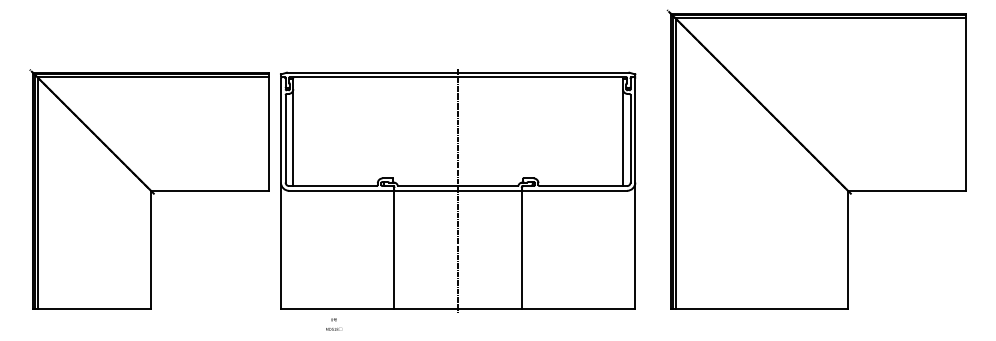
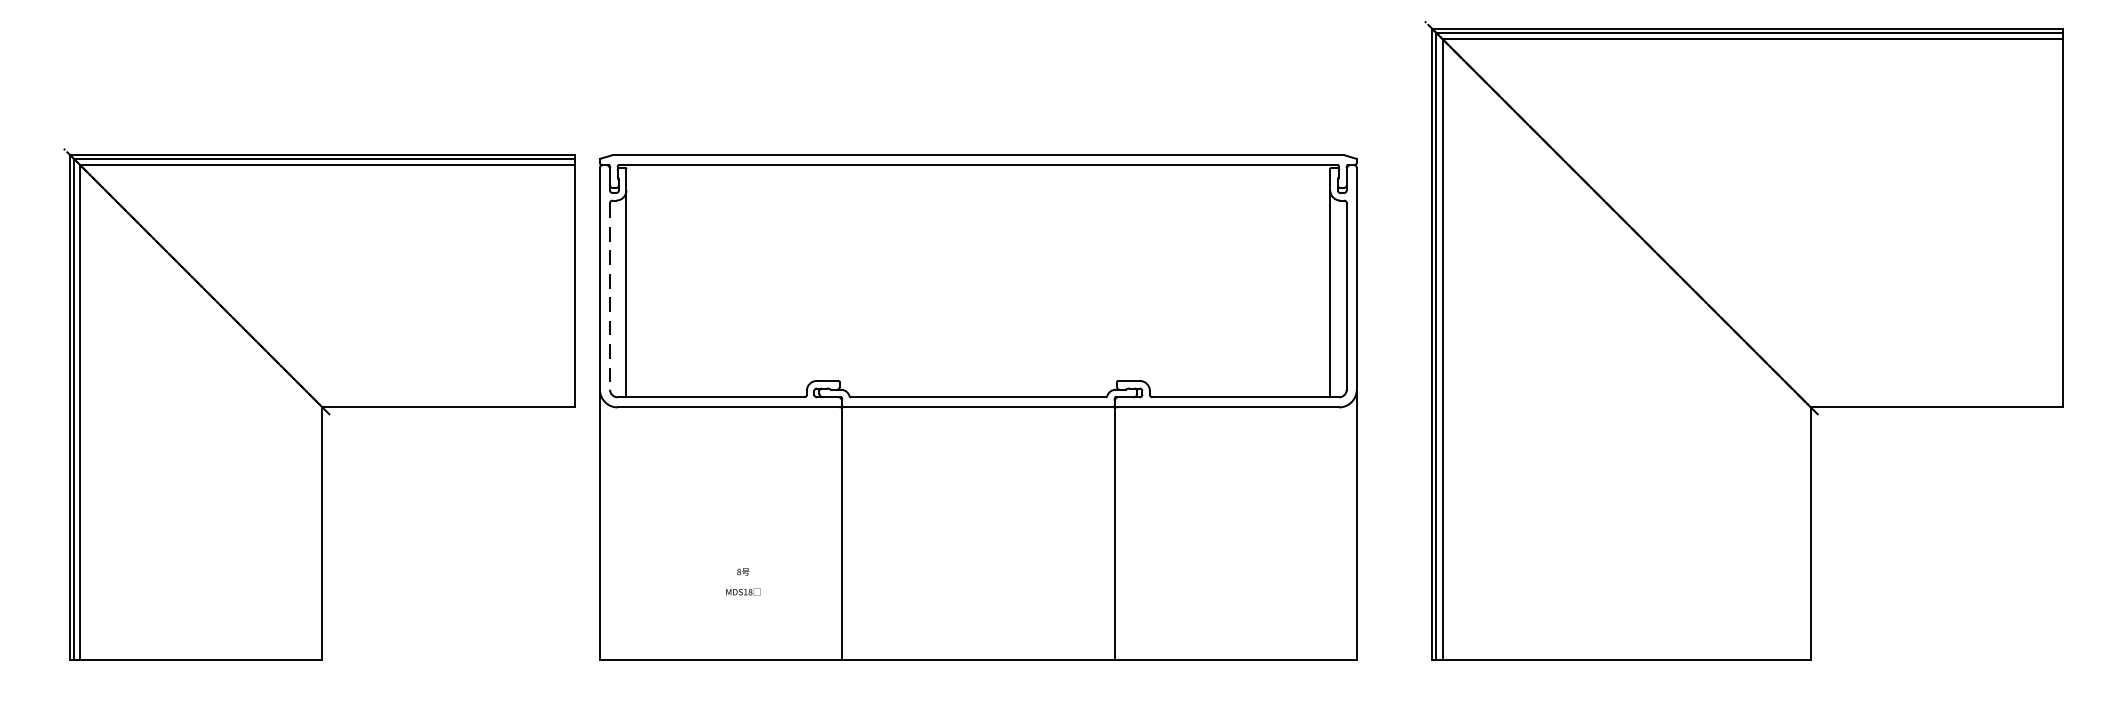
line: (285, 138) -> (609, 295), solid -> dashed
line: (458, 190) -> (979, 406), removed
text: (334, 324) -> (744, 581), moved

